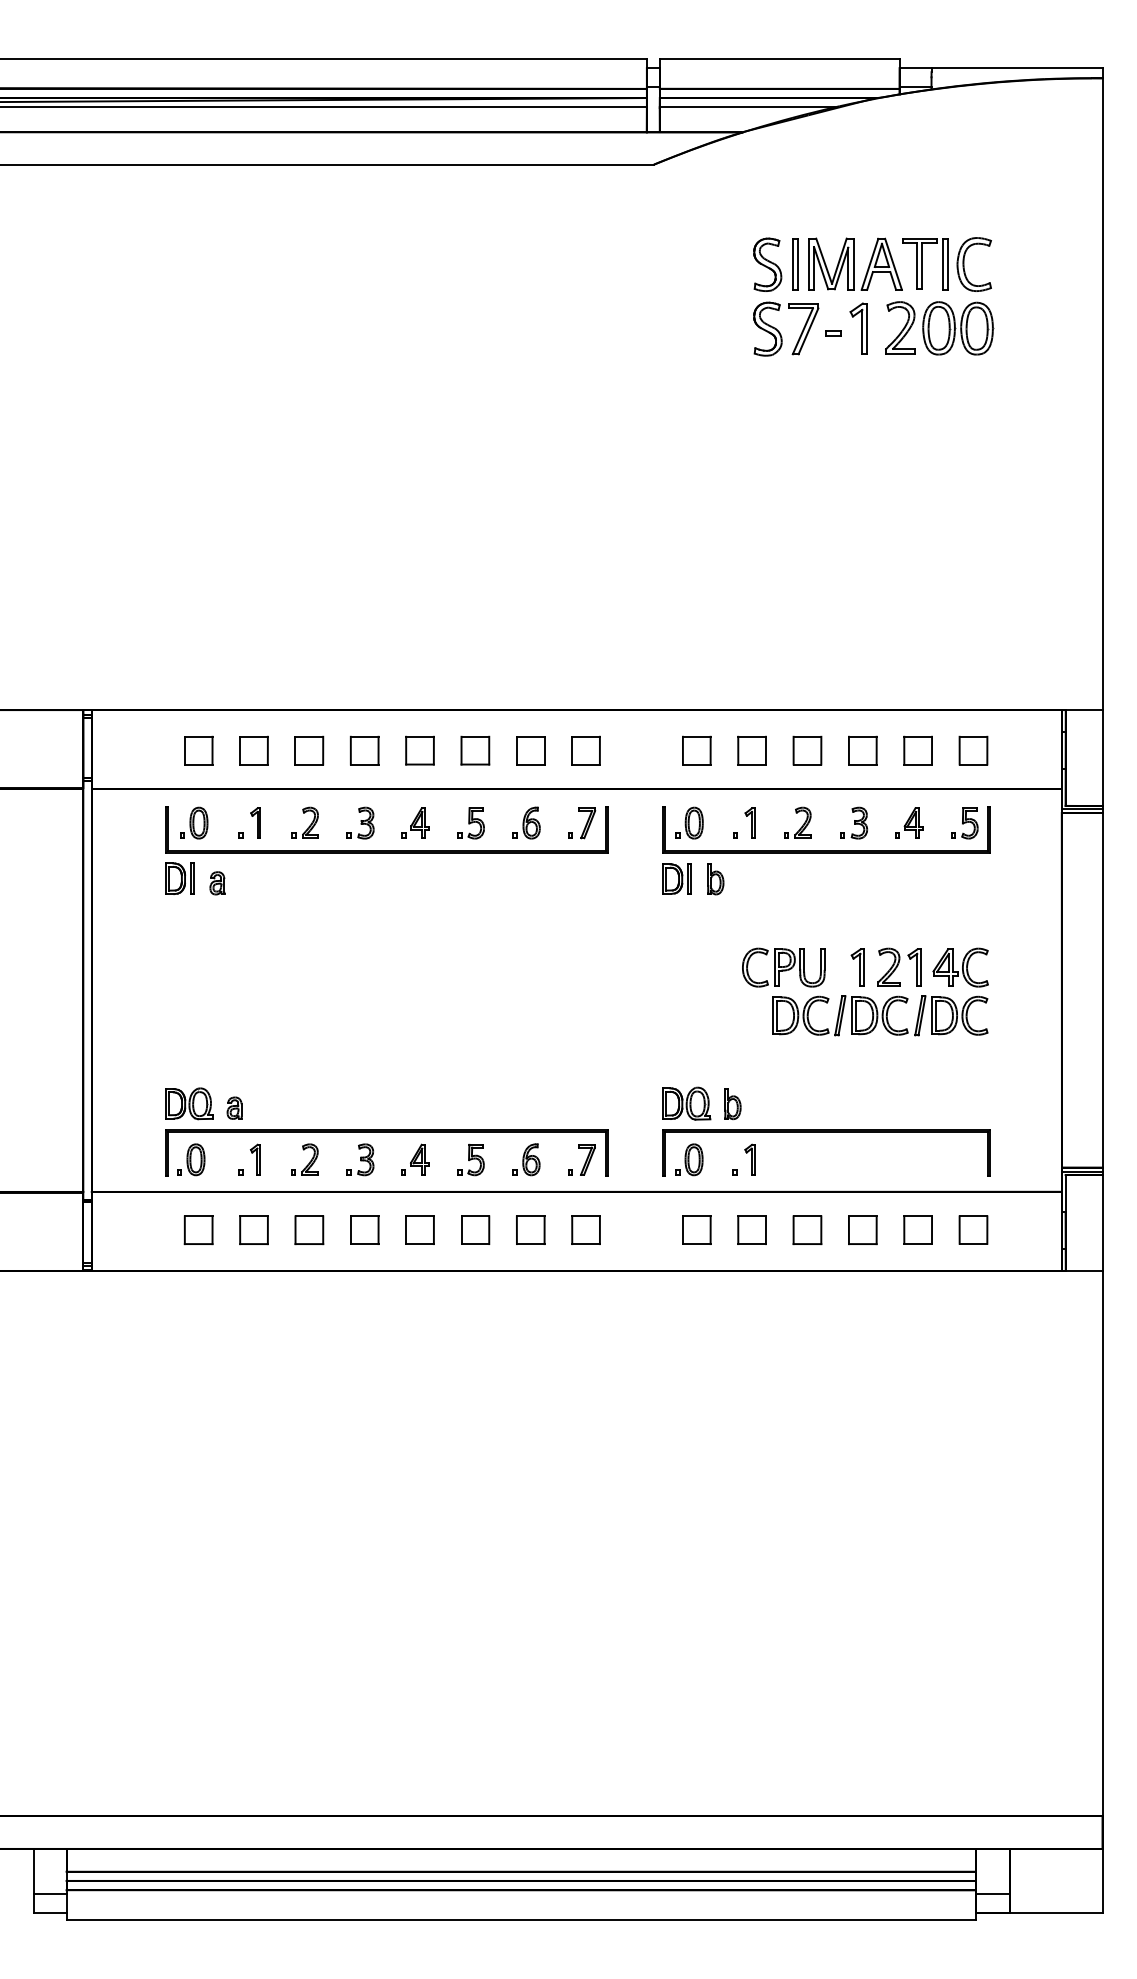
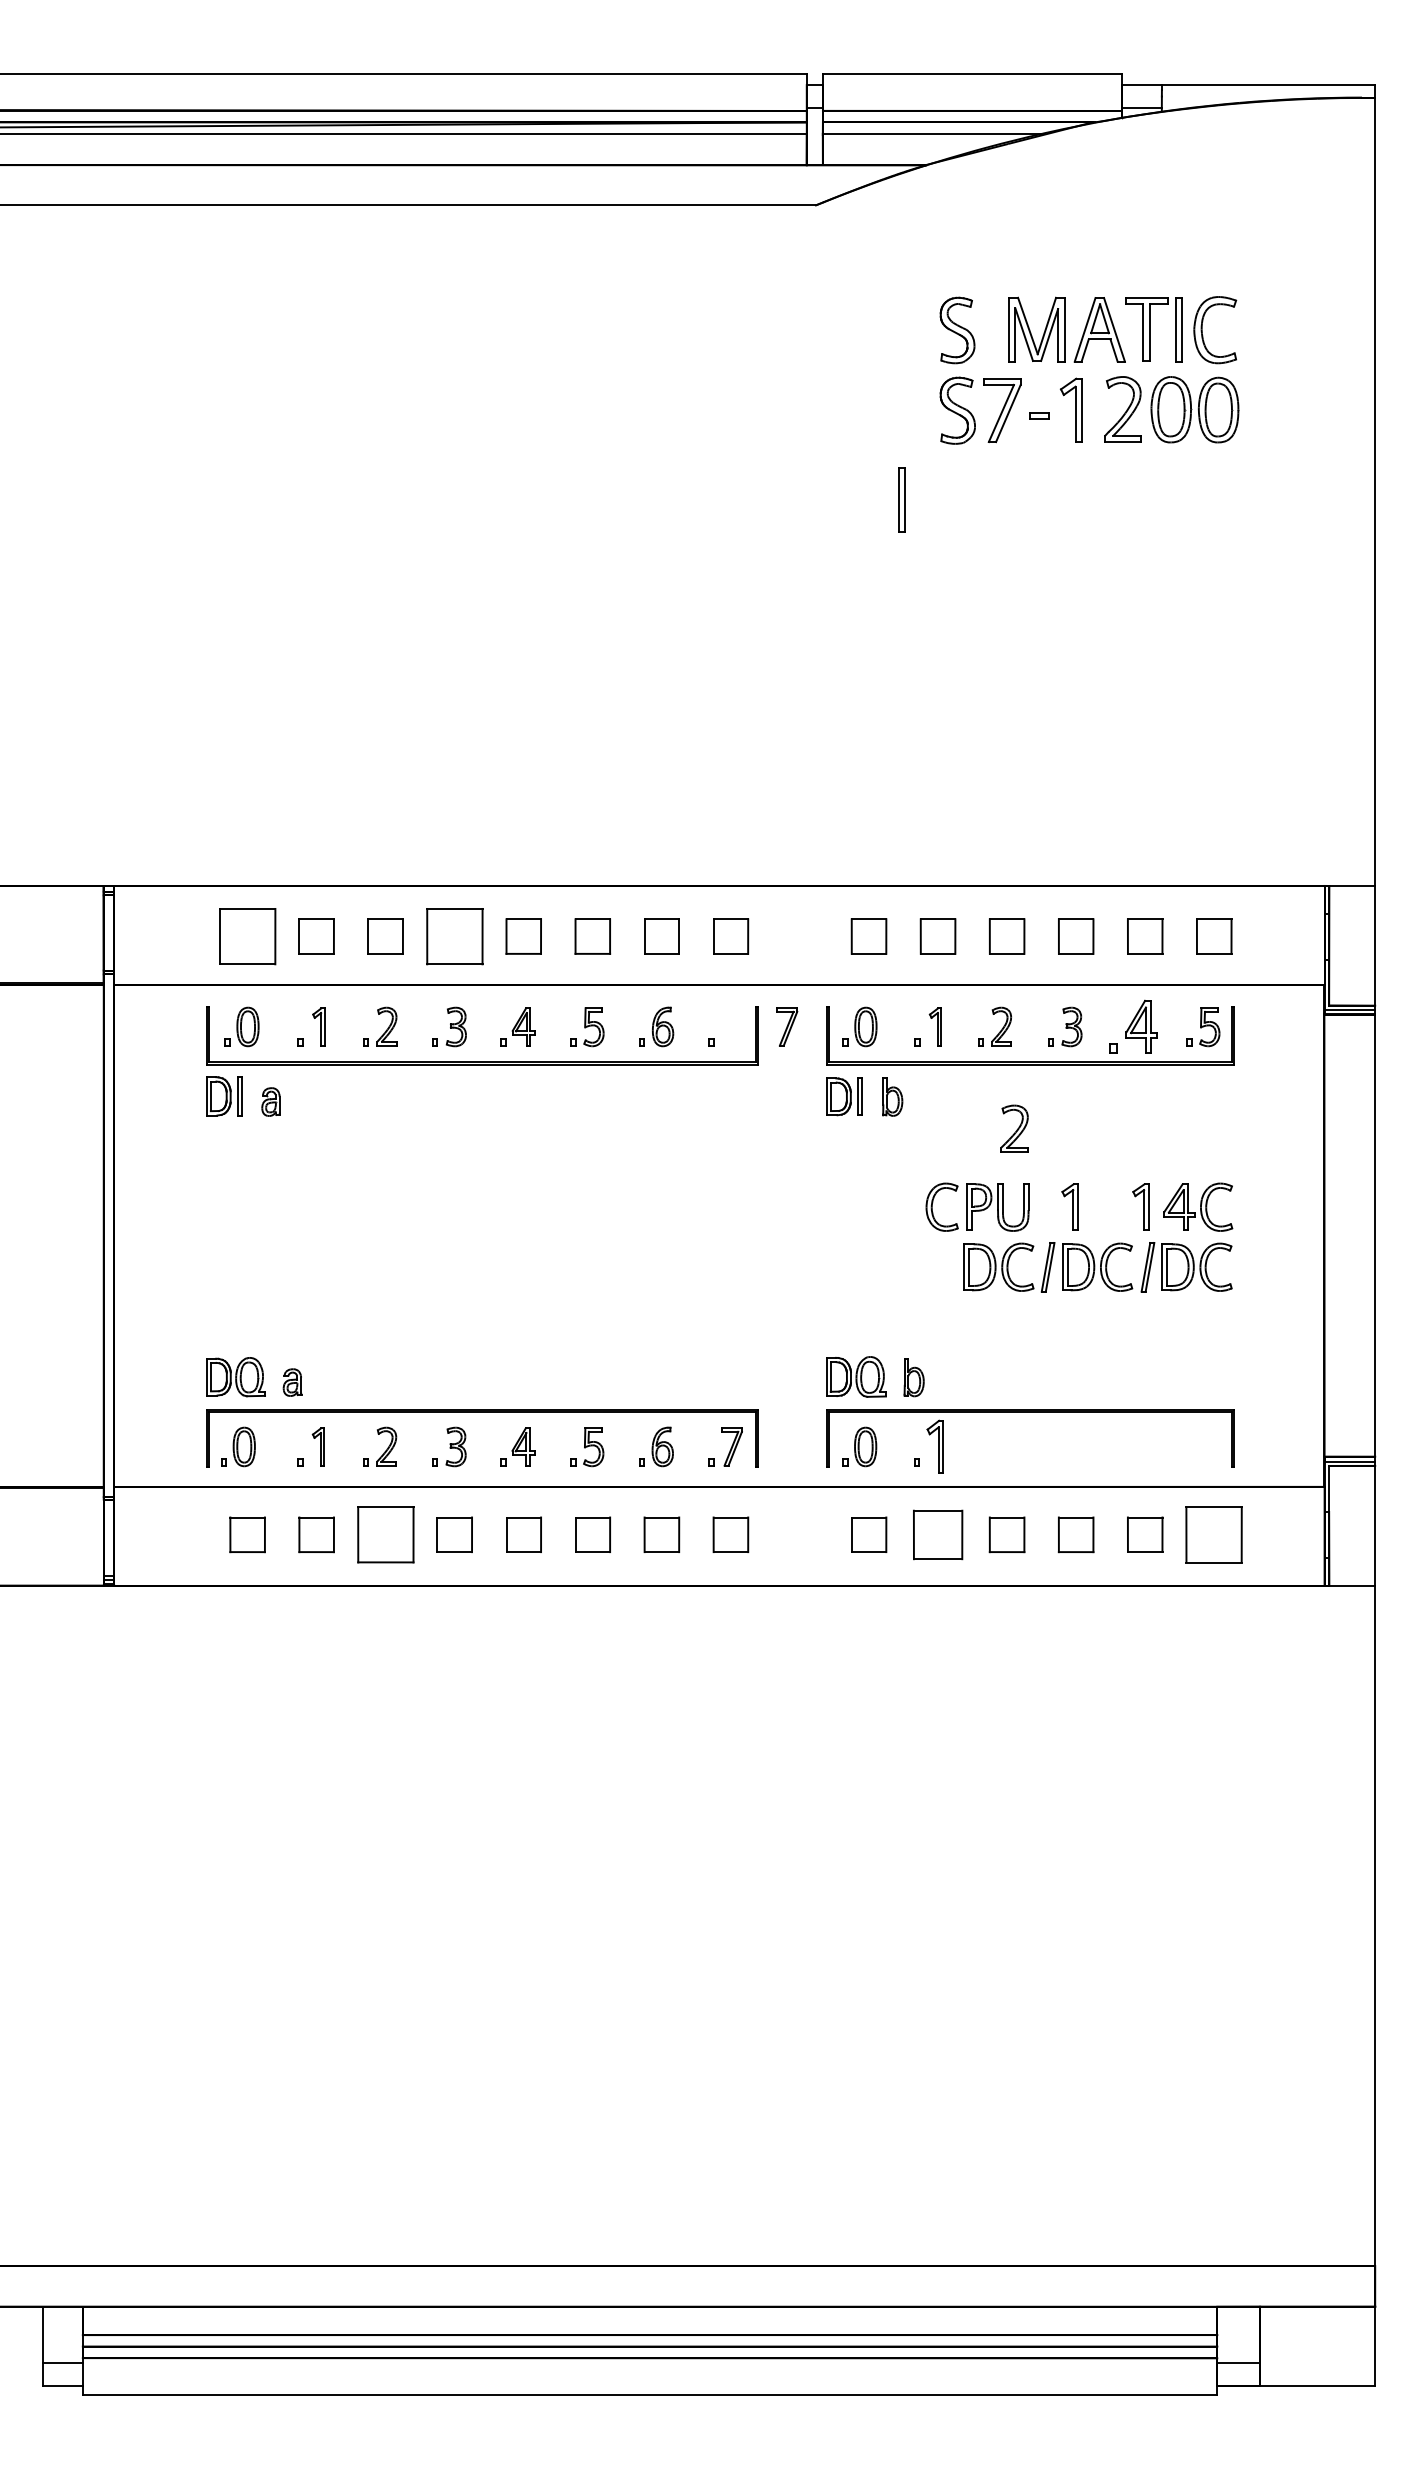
part: (795, 264) -> (901, 499), moved
part: (198, 750) -> (247, 936), size x1.6
part: (364, 750) -> (454, 936), size x1.6
part: (587, 822) -> (787, 1026), moved
part: (908, 822) -> (1133, 1026), size x1.4
part: (888, 967) -> (1014, 1128), moved
part: (749, 1159) -> (934, 1446), size x1.4
part: (309, 1229) -> (385, 1534), size x1.6
part: (751, 1229) -> (937, 1534), size x1.4
part: (973, 1229) -> (1214, 1534), size x1.6

